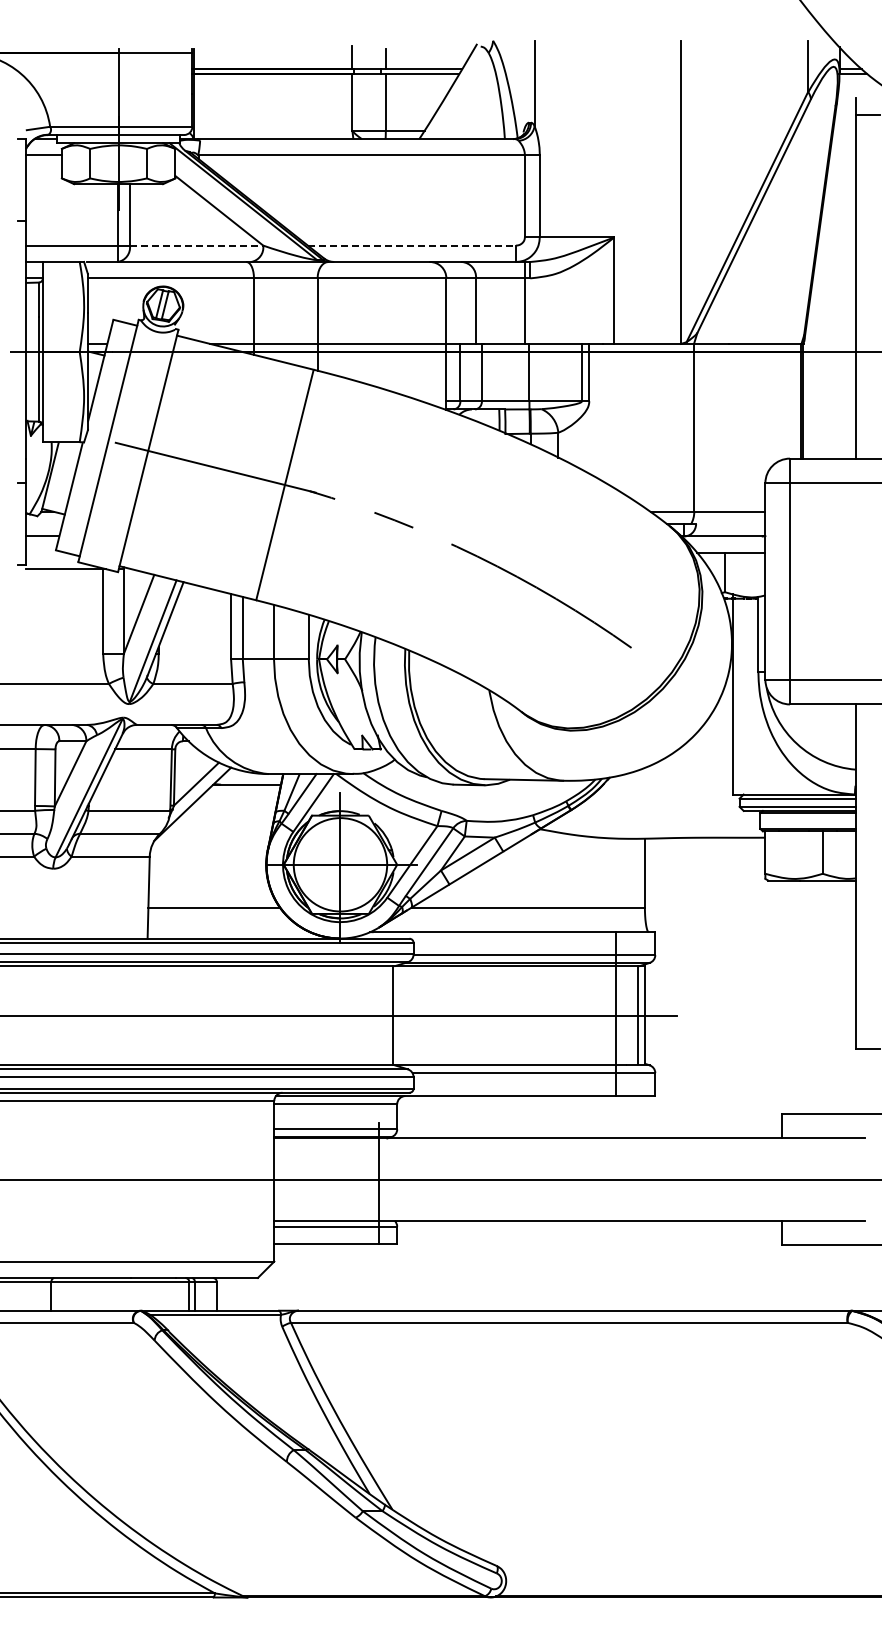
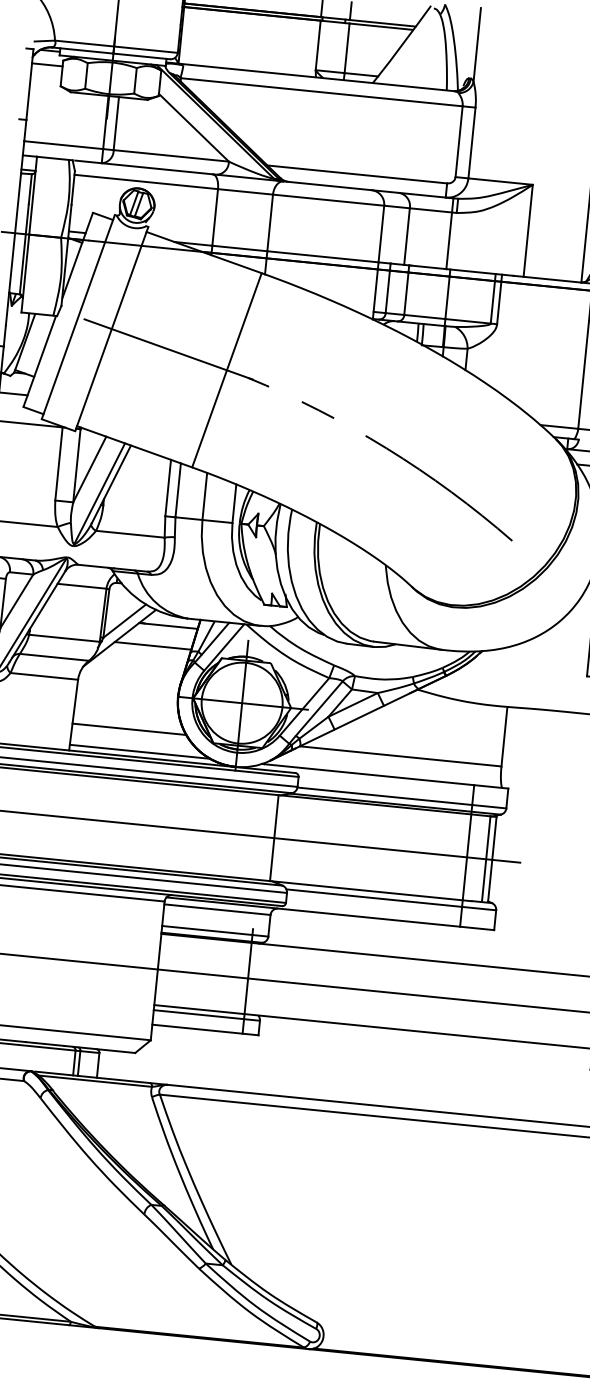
line: (196, 245) -> (171, 155), dashed -> solid
line: (412, 245) -> (357, 174), dashed -> solid
line: (231, 809) -> (152, 646), added
line: (228, 932) -> (139, 752), added

